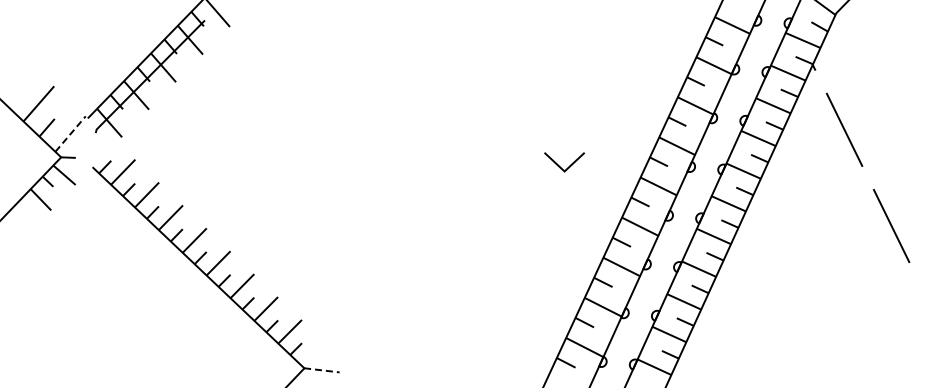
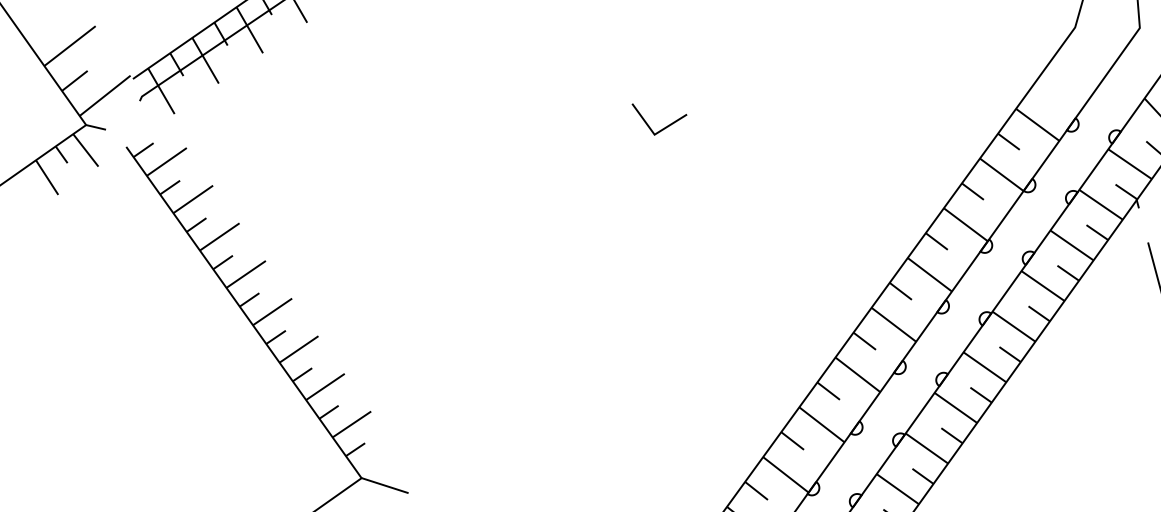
line: (70, 133) -> (105, 94), dashed -> solid
line: (560, 166) -> (650, 126), moved
line: (321, 370) -> (384, 485), dashed -> solid

